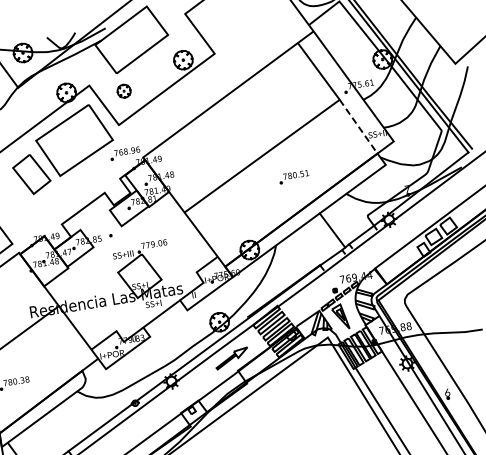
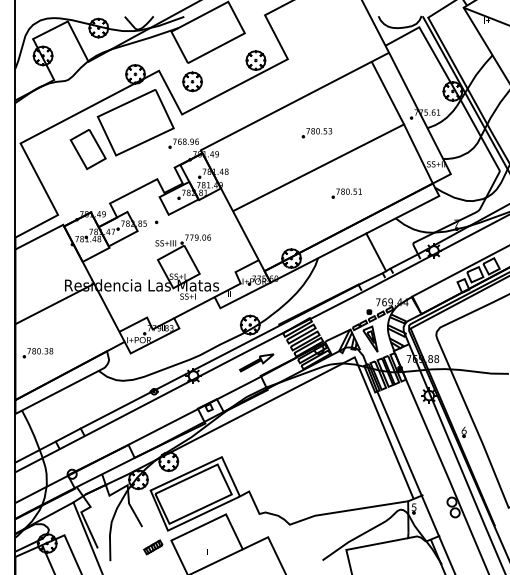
part: (124, 90) -> (192, 81), size x1.43
part: (254, 122) -> (316, 133), added
line: (358, 126) -> (418, 153), dashed -> solid

